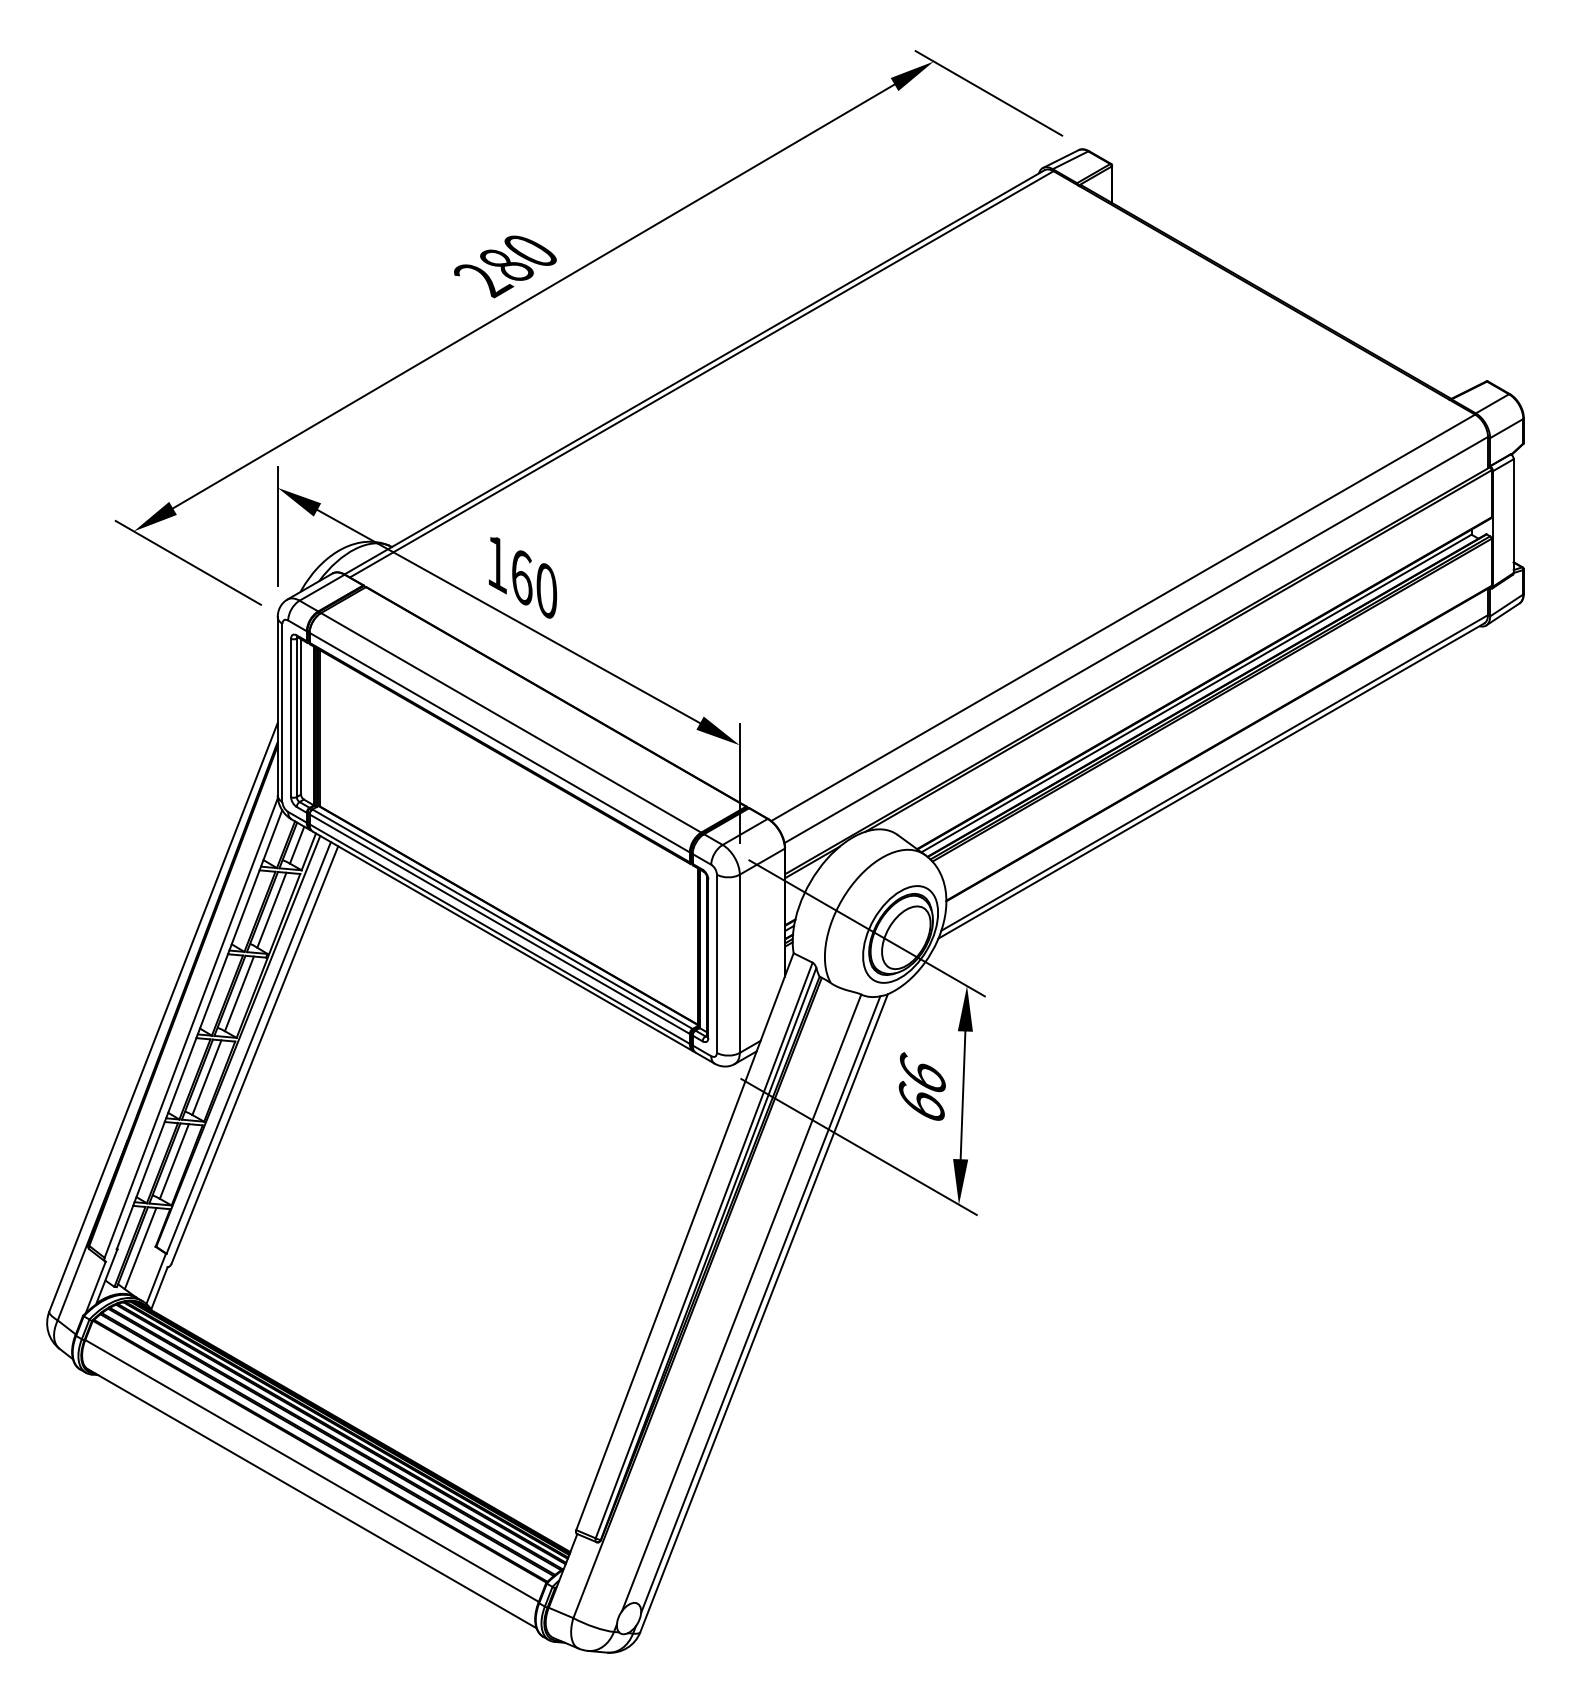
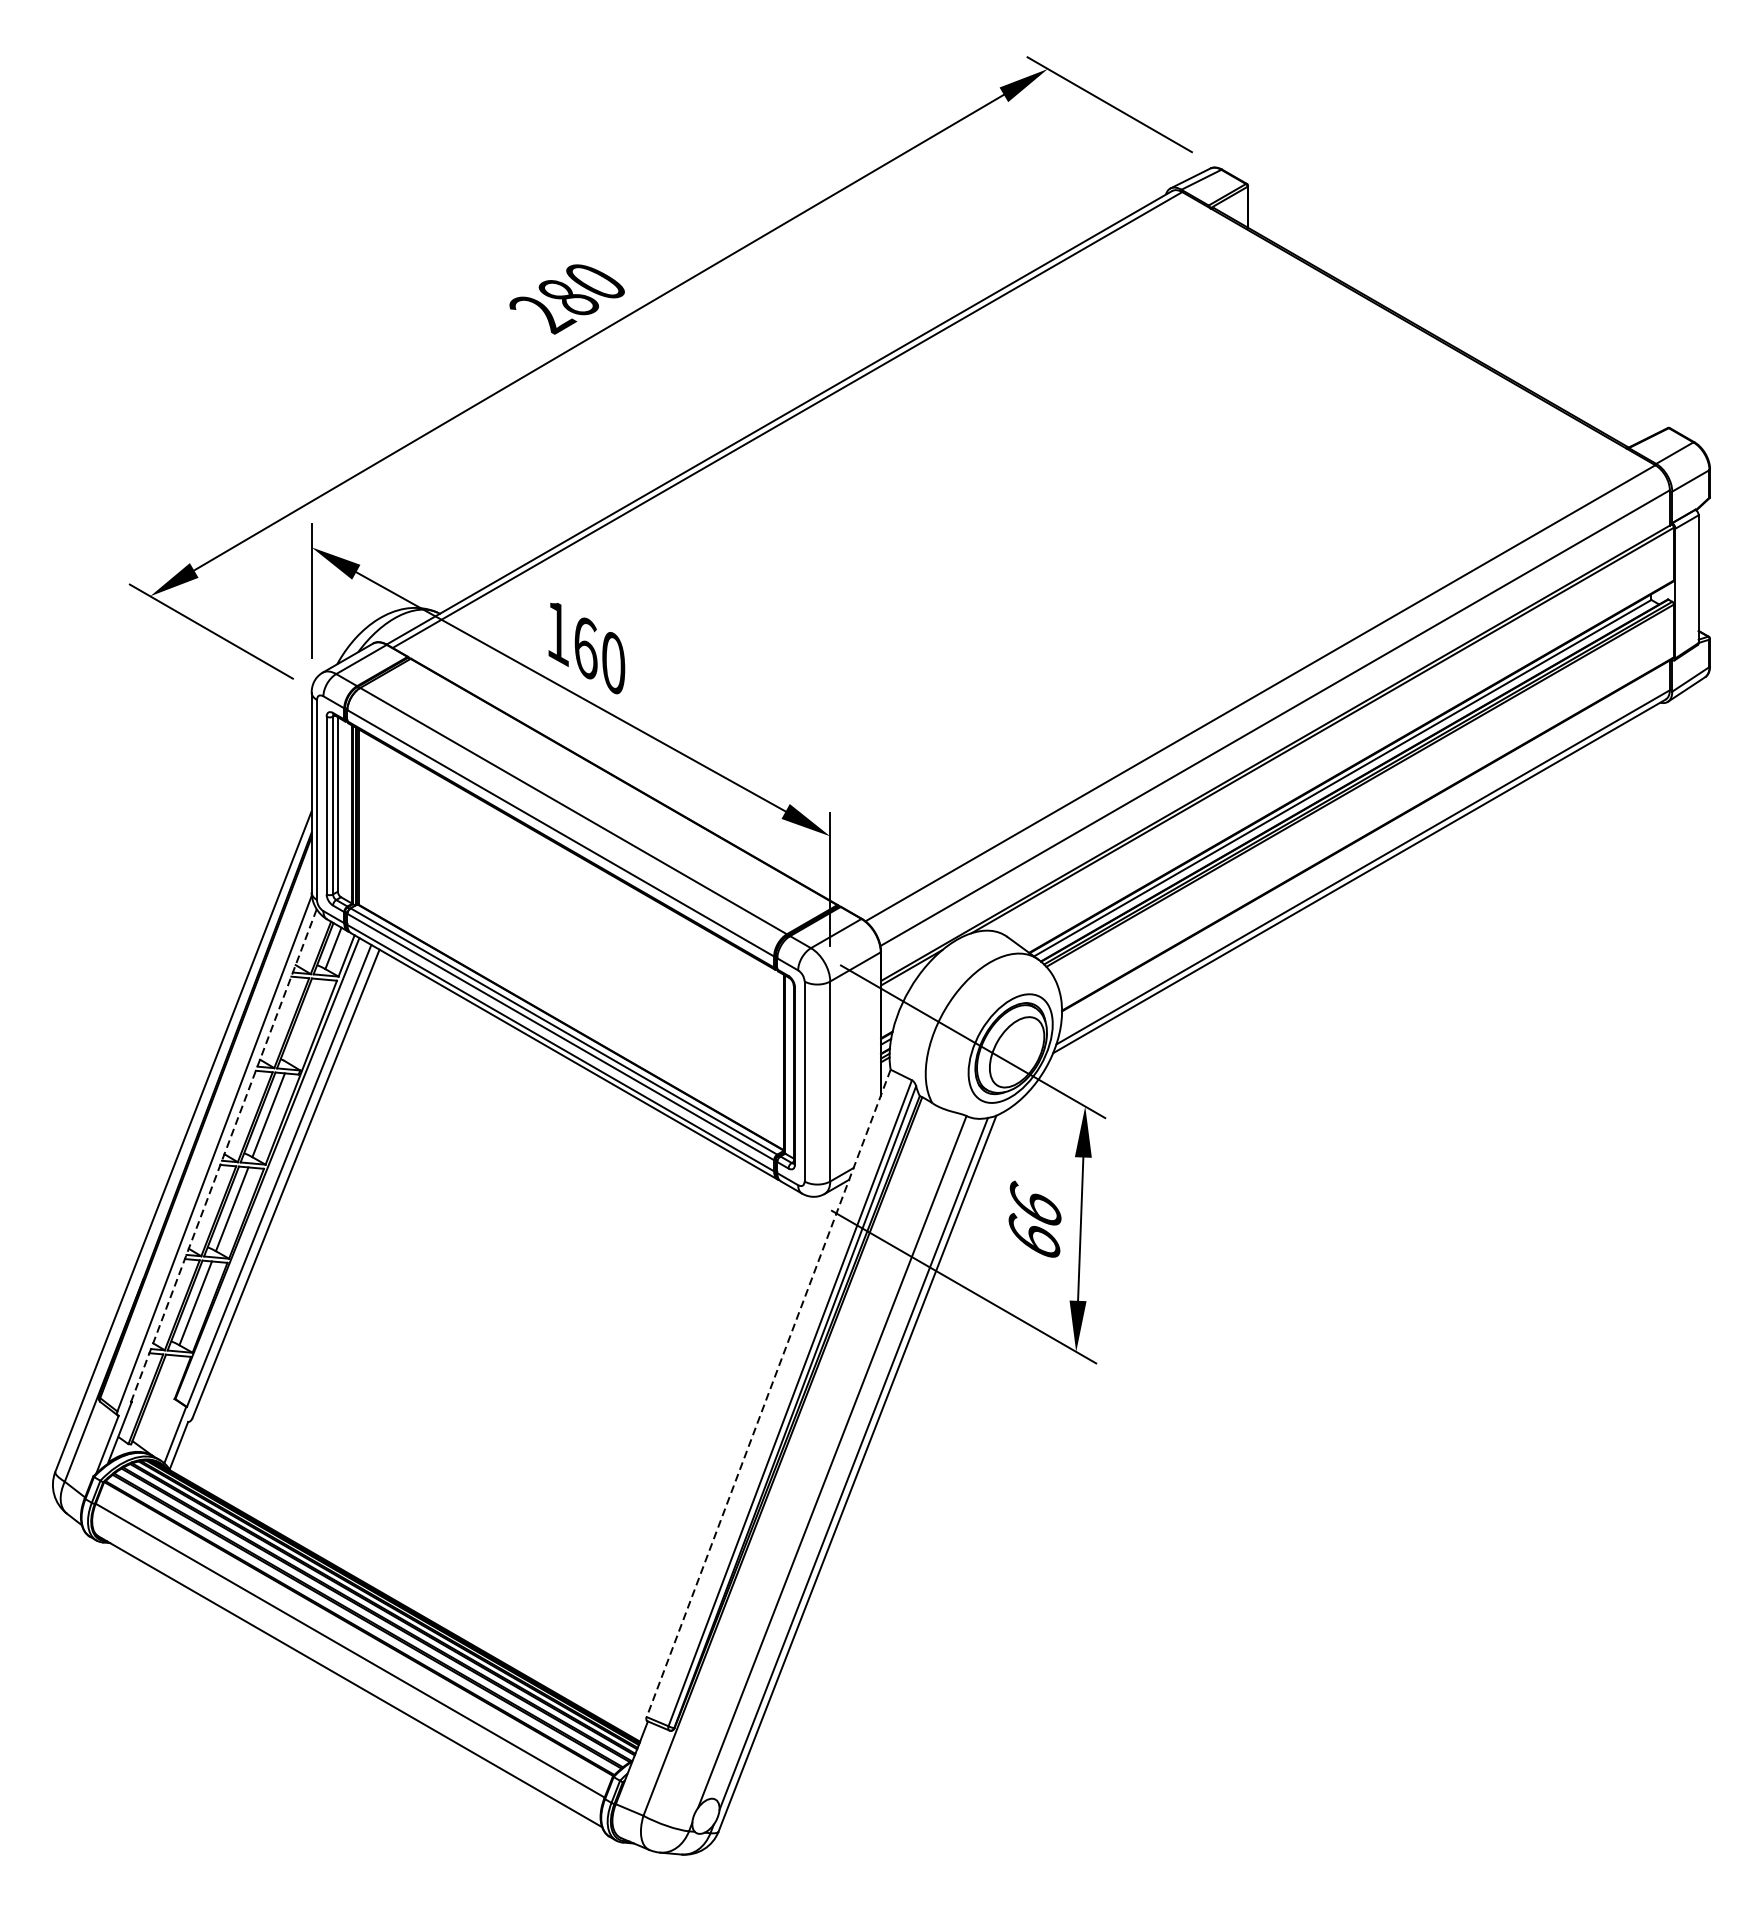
line: (271, 909) -> (304, 1020), removed
line: (199, 1029) -> (223, 1155), solid -> dashed
line: (684, 1242) -> (768, 1394), solid -> dashed
line: (140, 1248) -> (157, 1401), removed

